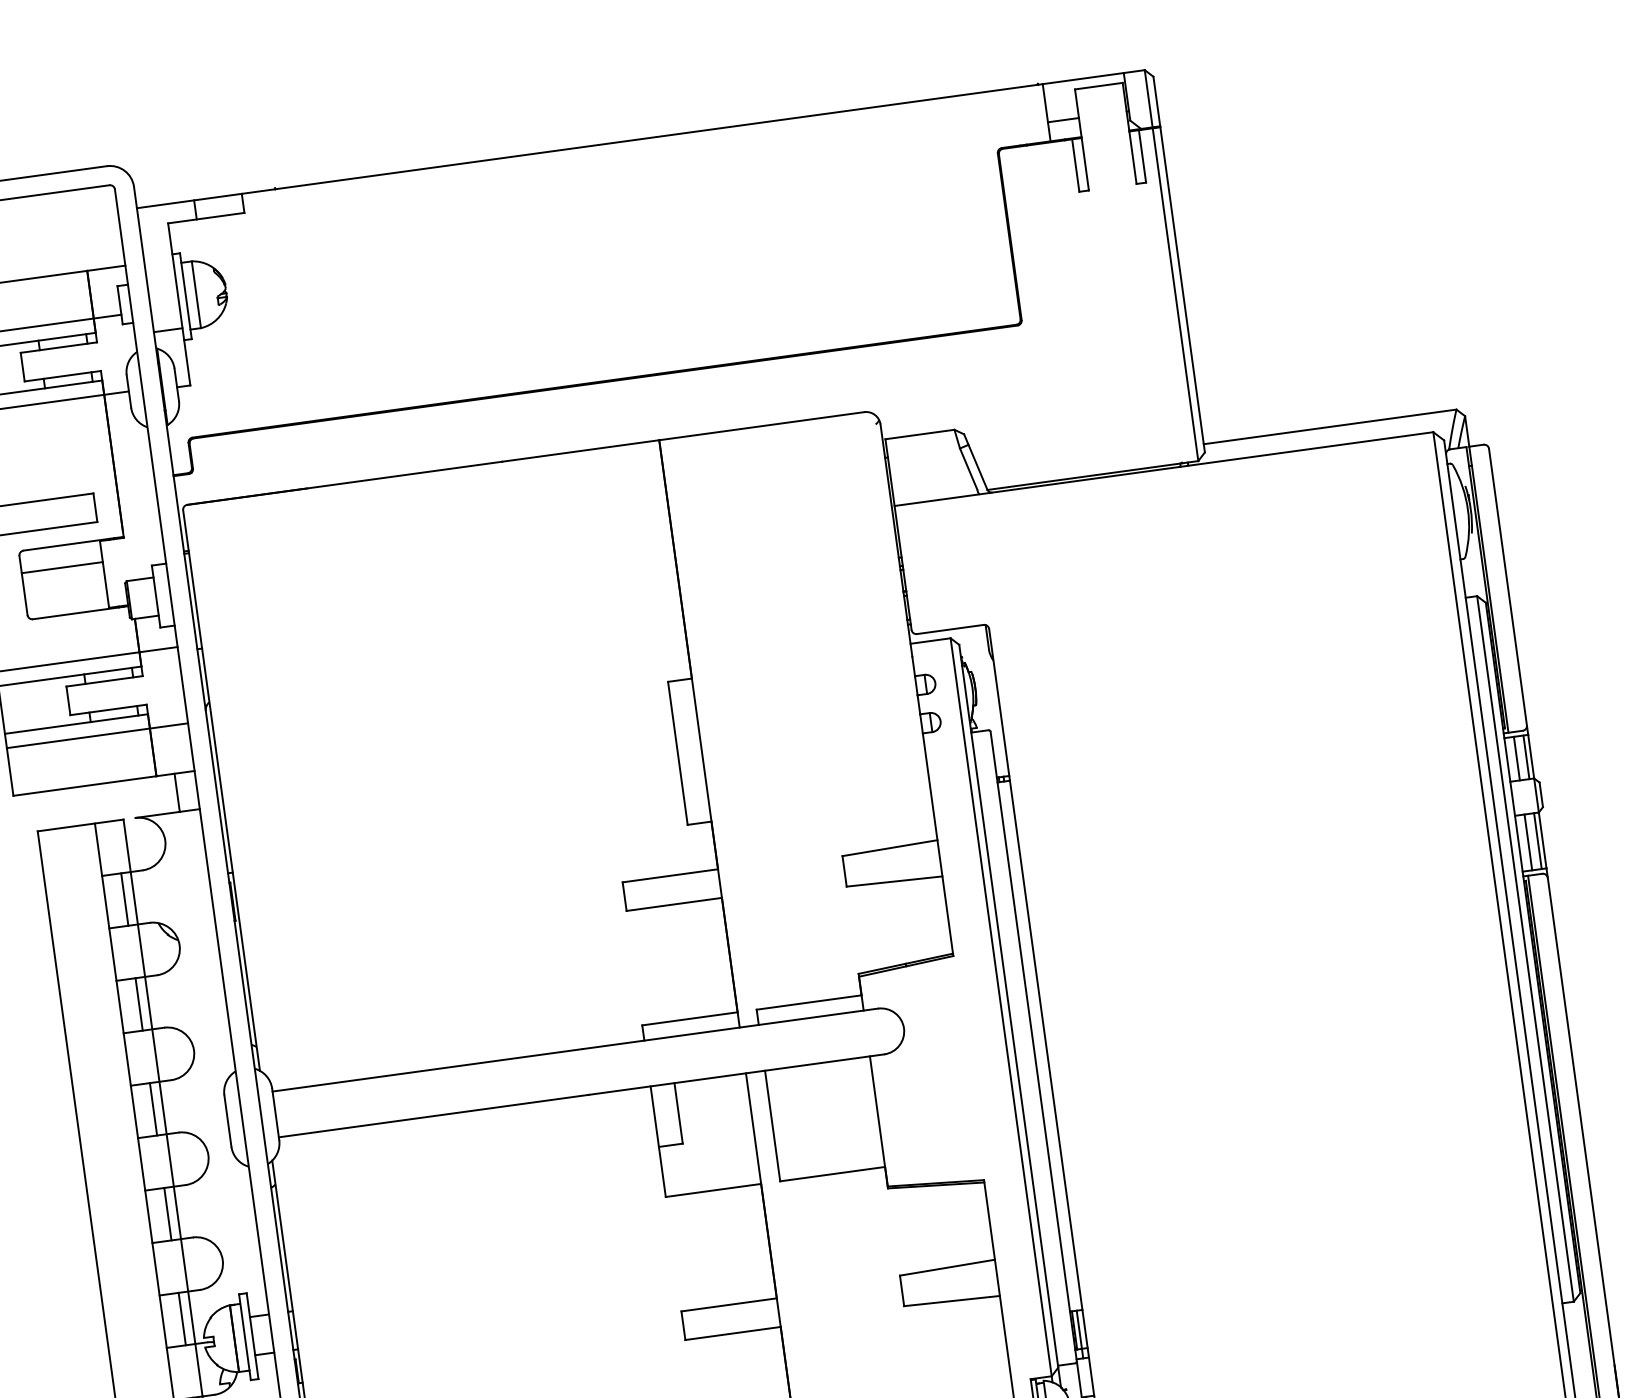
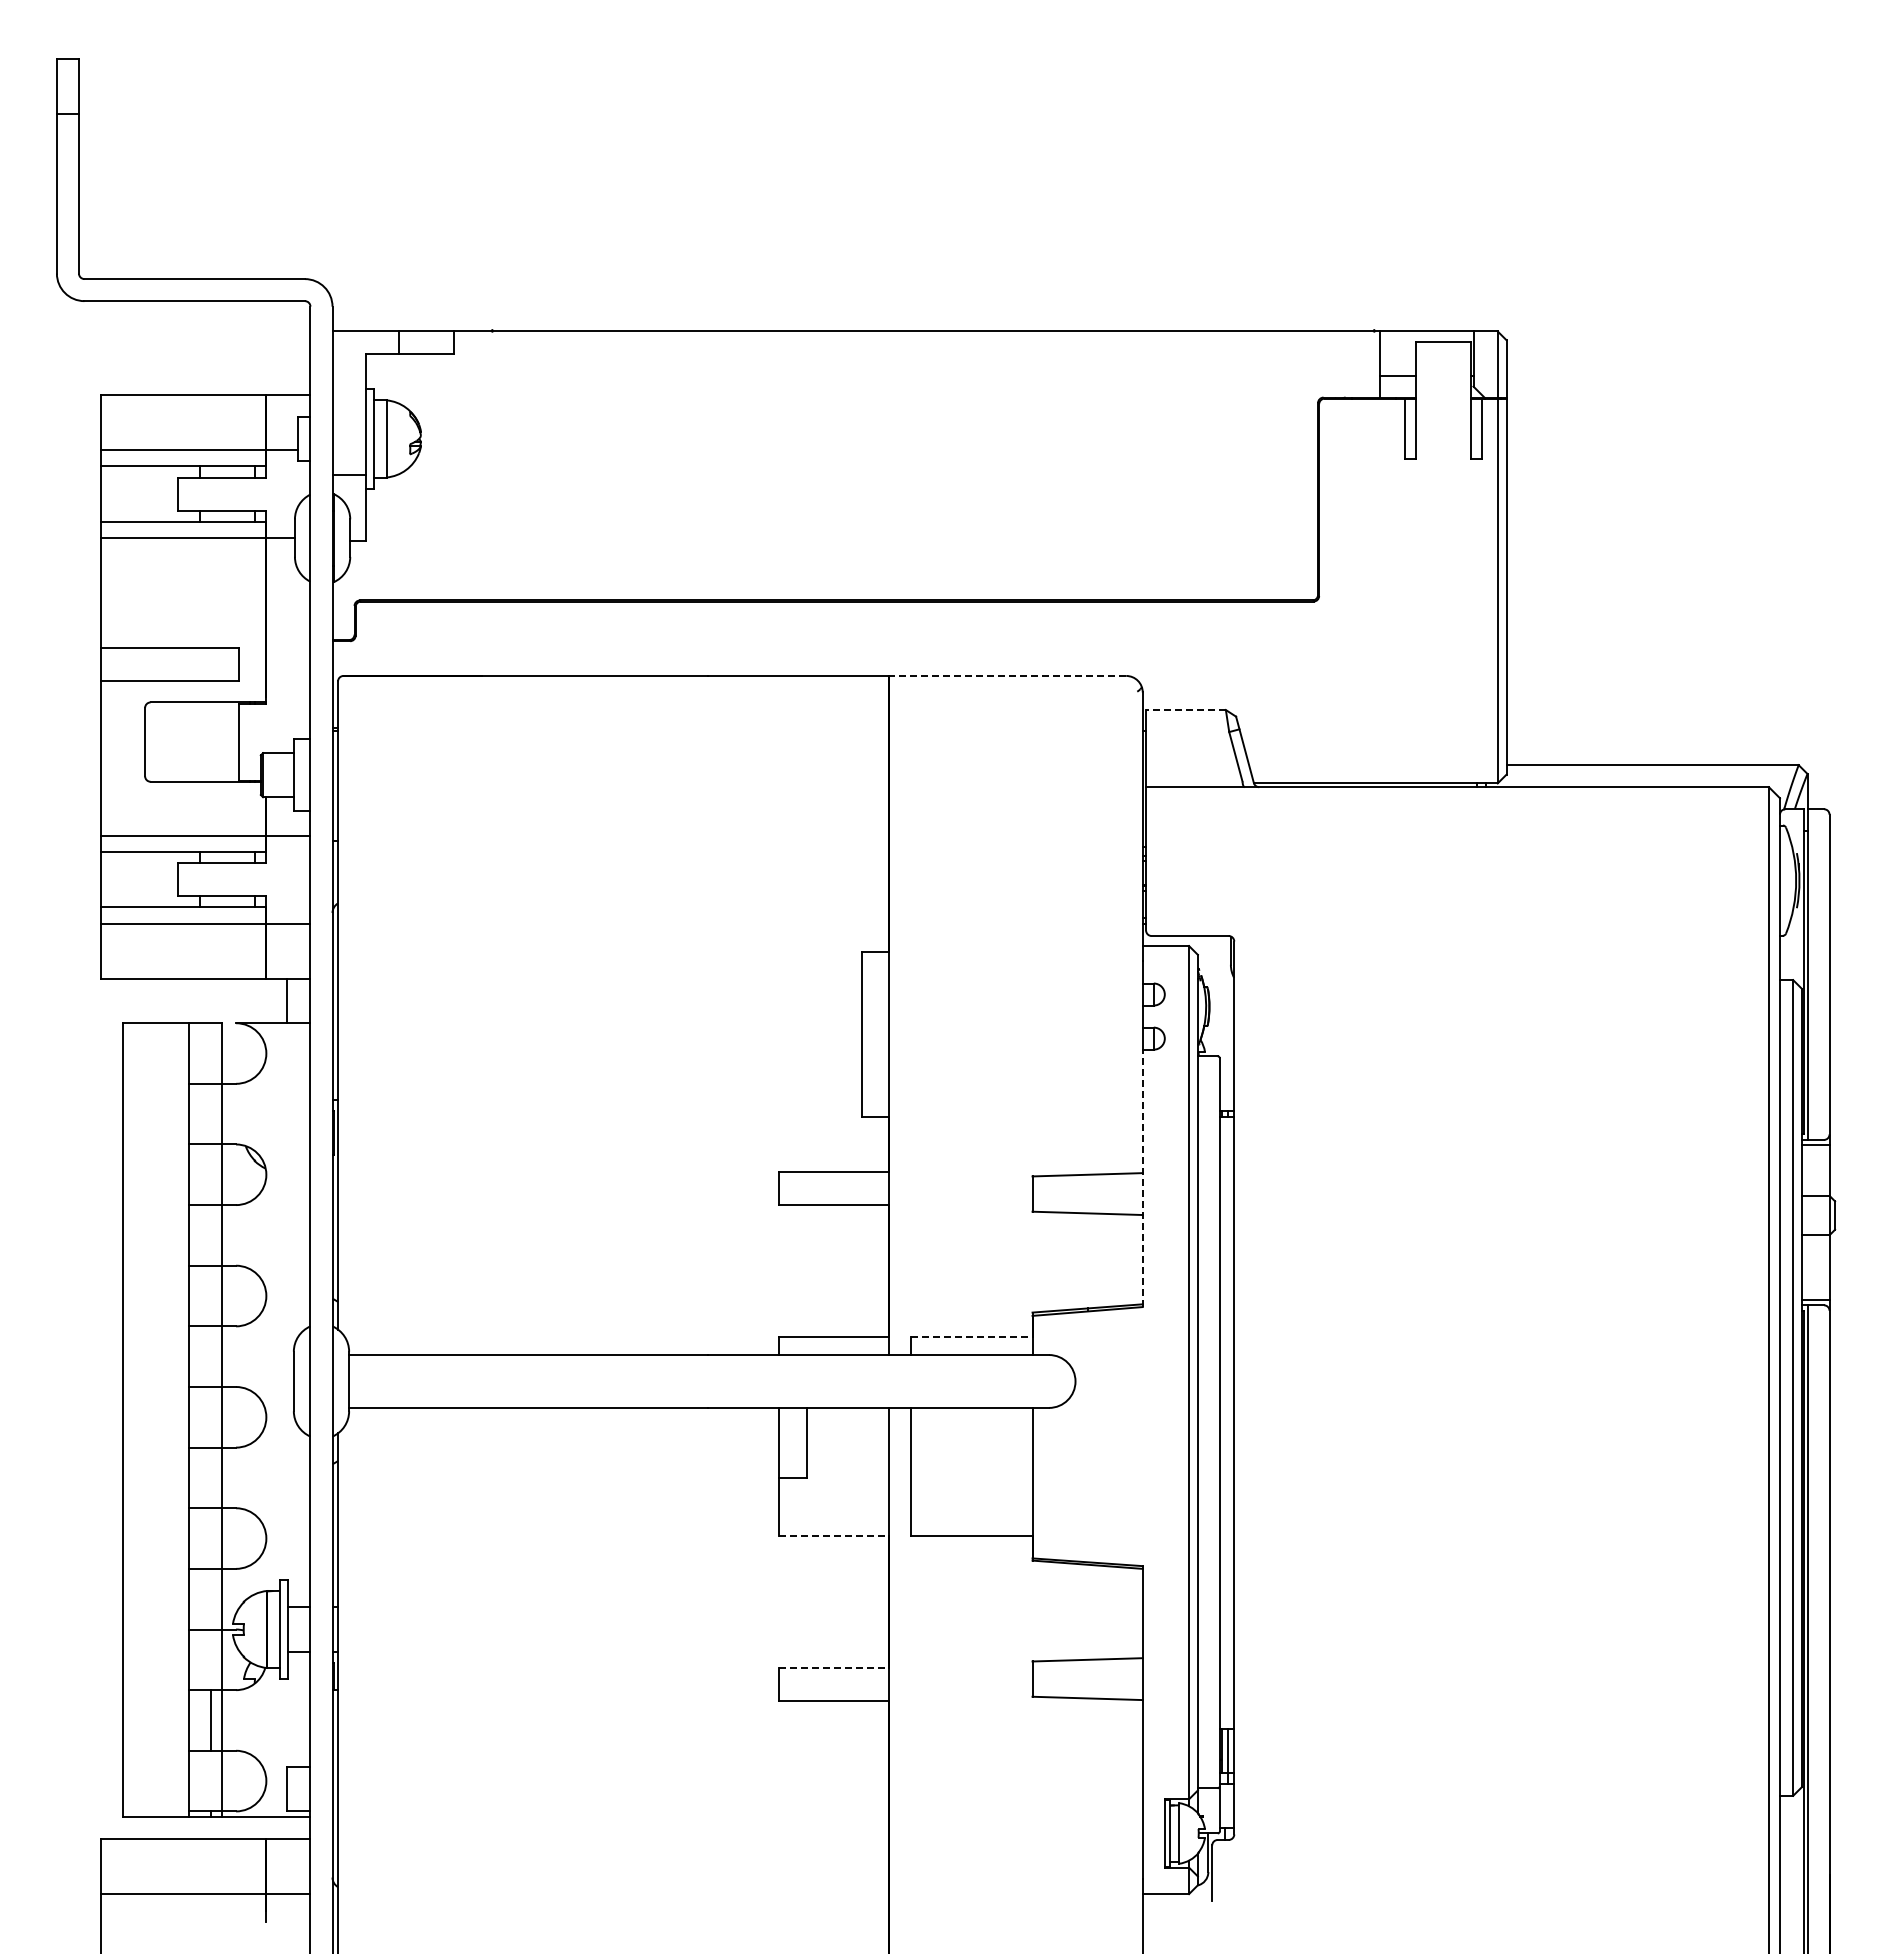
line: (761, 425) -> (1007, 675), solid -> dashed
line: (919, 435) -> (1185, 710), solid -> dashed
line: (61, 567) -> (191, 727), removed
line: (1526, 757) -> (1824, 1170), removed
line: (1517, 758) -> (1813, 1170), removed
line: (1538, 841) -> (1824, 1267), removed
line: (1528, 842) -> (1813, 1267), removed
line: (937, 844) -> (1142, 1178), solid -> dashed
line: (124, 898) -> (211, 1113), removed
line: (808, 1002) -> (971, 1337), solid -> dashed
line: (139, 1004) -> (211, 1235), removed
line: (153, 1109) -> (211, 1356), removed
line: (713, 1190) -> (834, 1535), solid -> dashed
line: (168, 1213) -> (211, 1477), removed
line: (729, 1305) -> (834, 1668), solid -> dashed
line: (182, 1318) -> (211, 1598), removed

